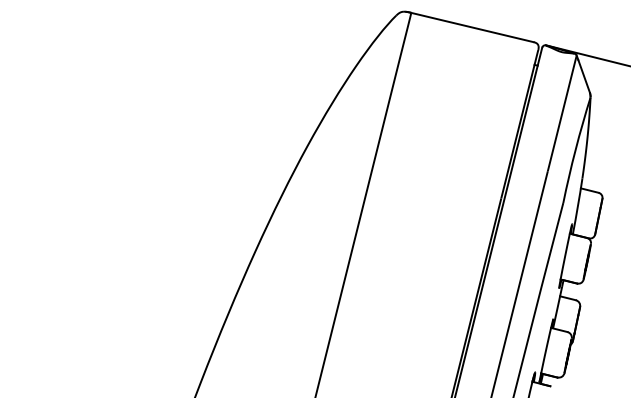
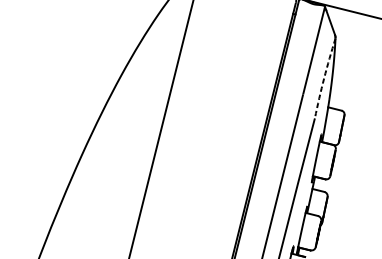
arc: (575, 149) -> (324, 77), solid -> dashed

